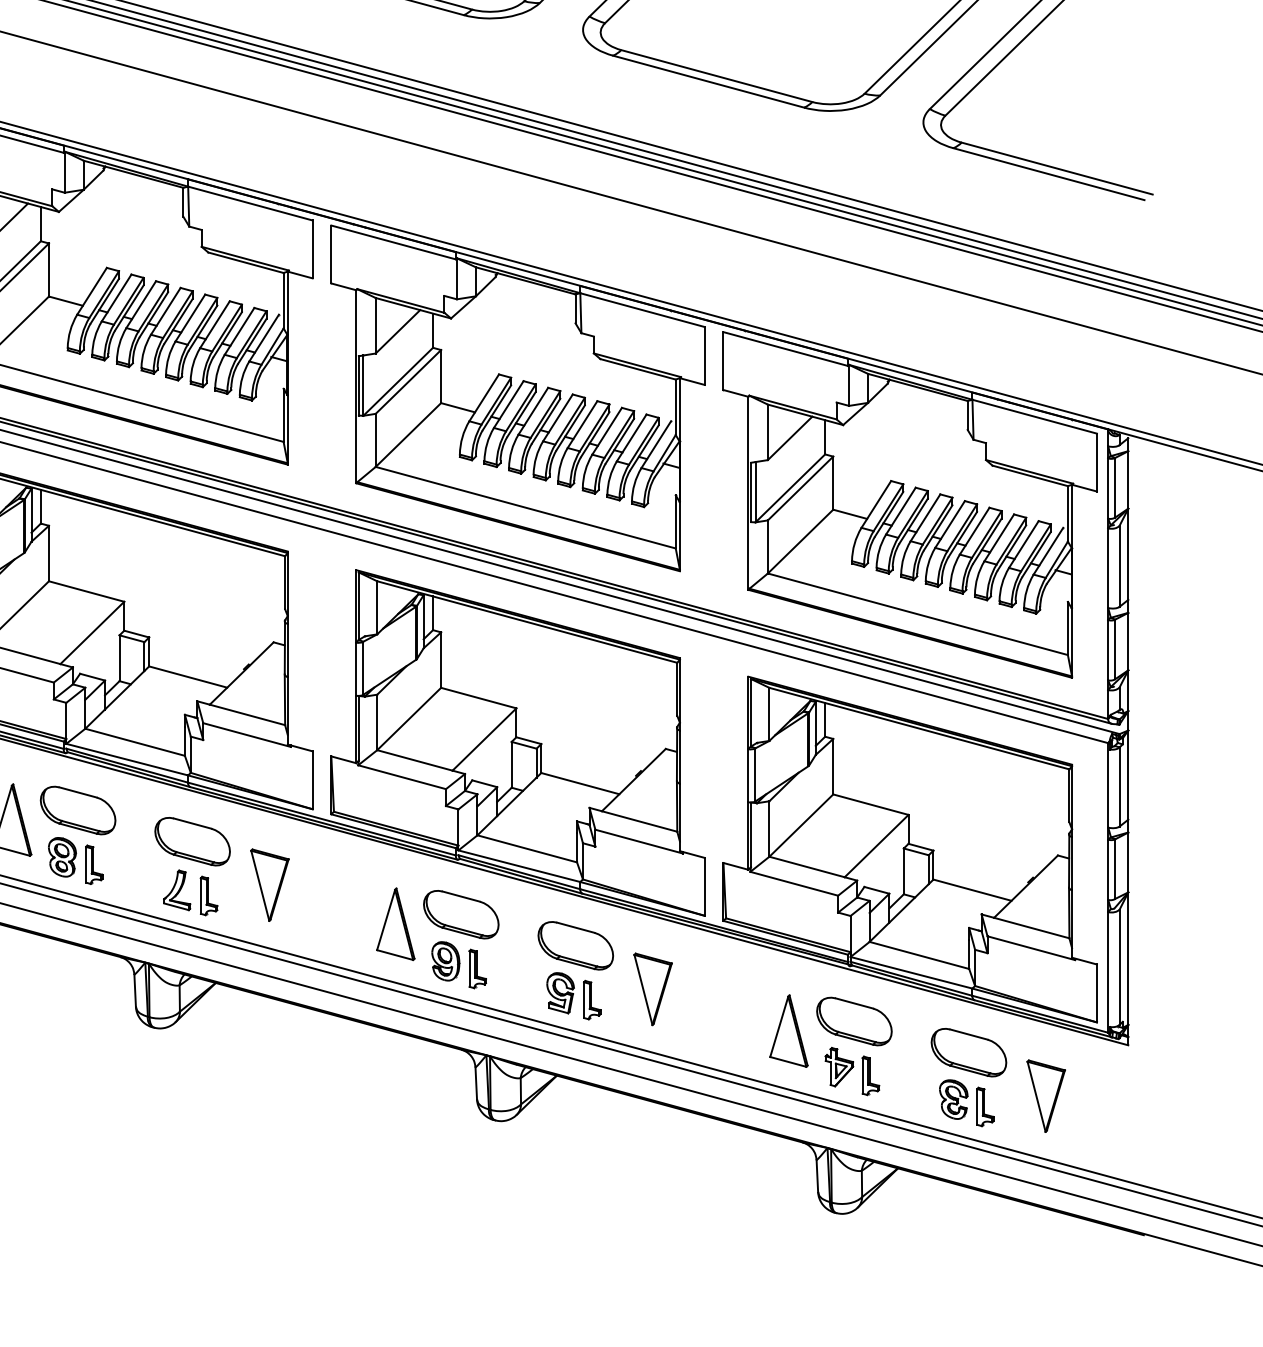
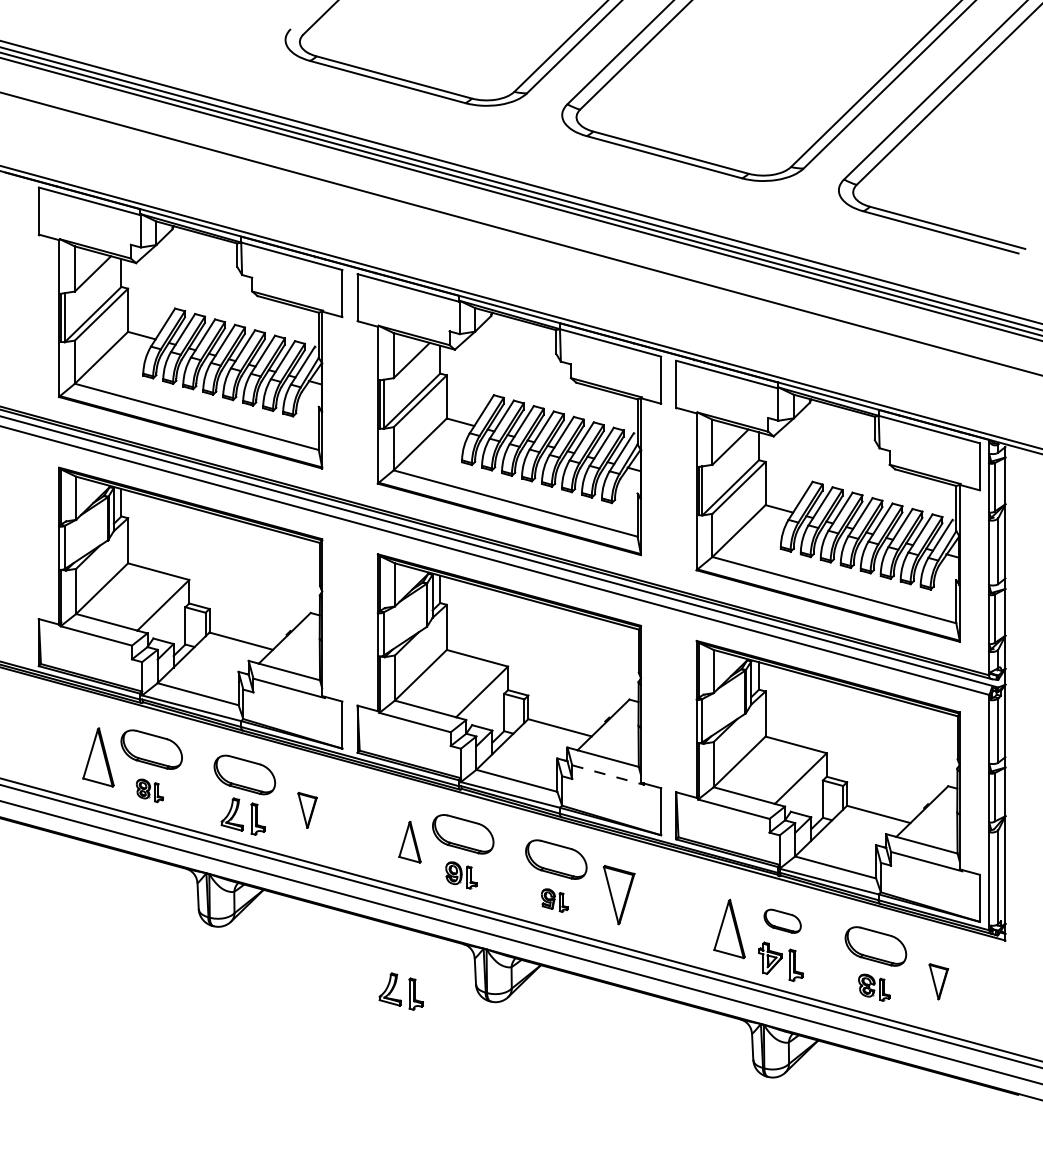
line: (638, 841) -> (607, 774), solid -> dashed
part: (75, 860) -> (149, 790), size x0.6
part: (269, 885) -> (307, 810), size x0.6
part: (395, 924) -> (409, 842), size x0.7
part: (459, 965) -> (461, 875), size x0.7
part: (573, 996) -> (554, 900), size x0.6
part: (854, 1021) -> (782, 921), size x0.6
part: (1045, 1095) -> (938, 981), size x0.6
part: (967, 1103) -> (874, 987), size x0.7
part: (376, 1104) -> (394, 988), added

